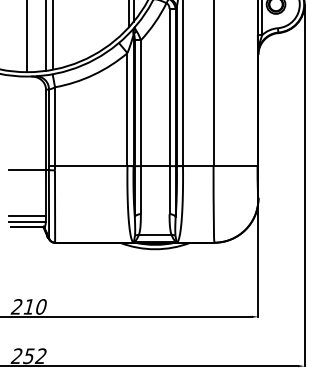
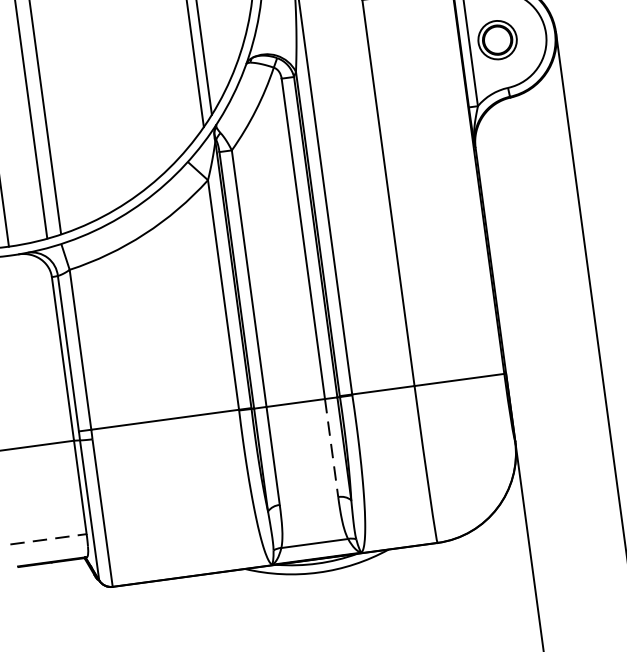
line: (169, 190) -> (331, 448), solid -> dashed
line: (27, 215) -> (48, 538), solid -> dashed
line: (26, 221) -> (48, 551), removed

